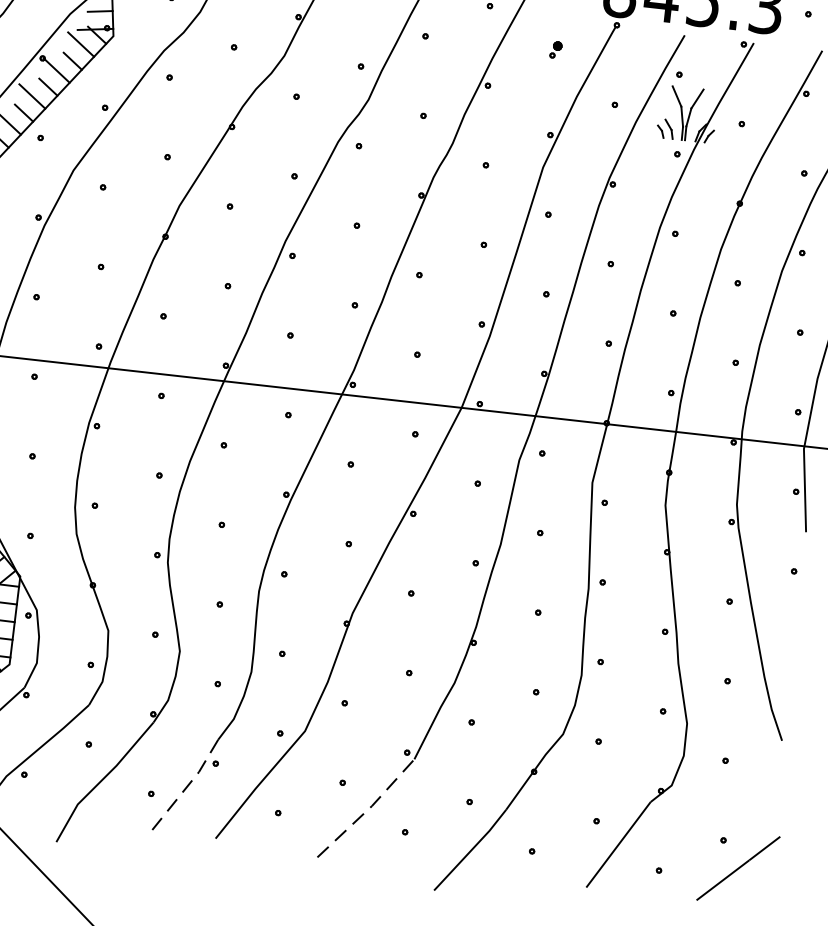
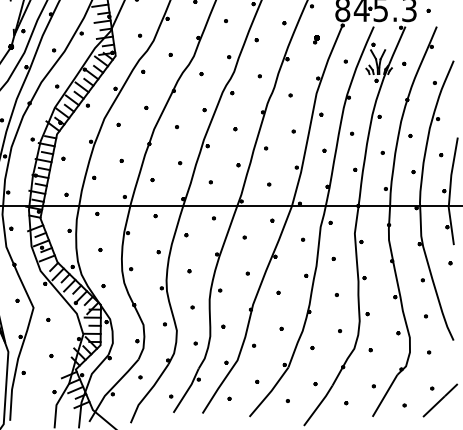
line: (188, 786) -> (187, 391), dashed -> solid
line: (369, 809) -> (270, 392), dashed -> solid

